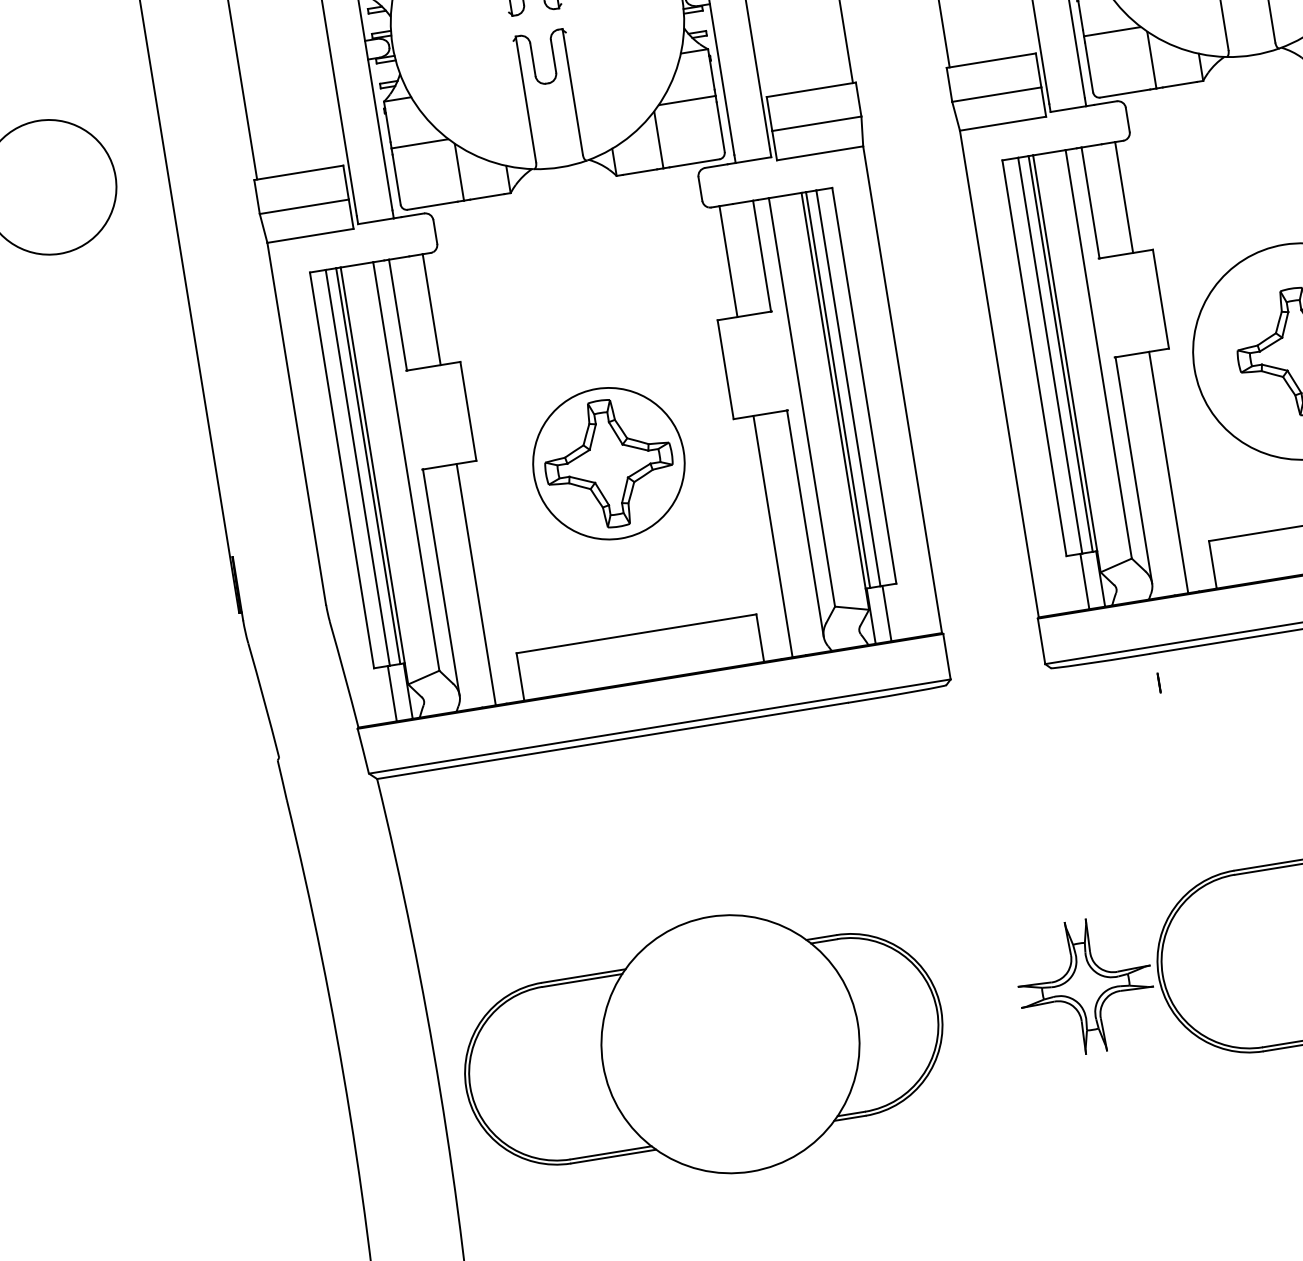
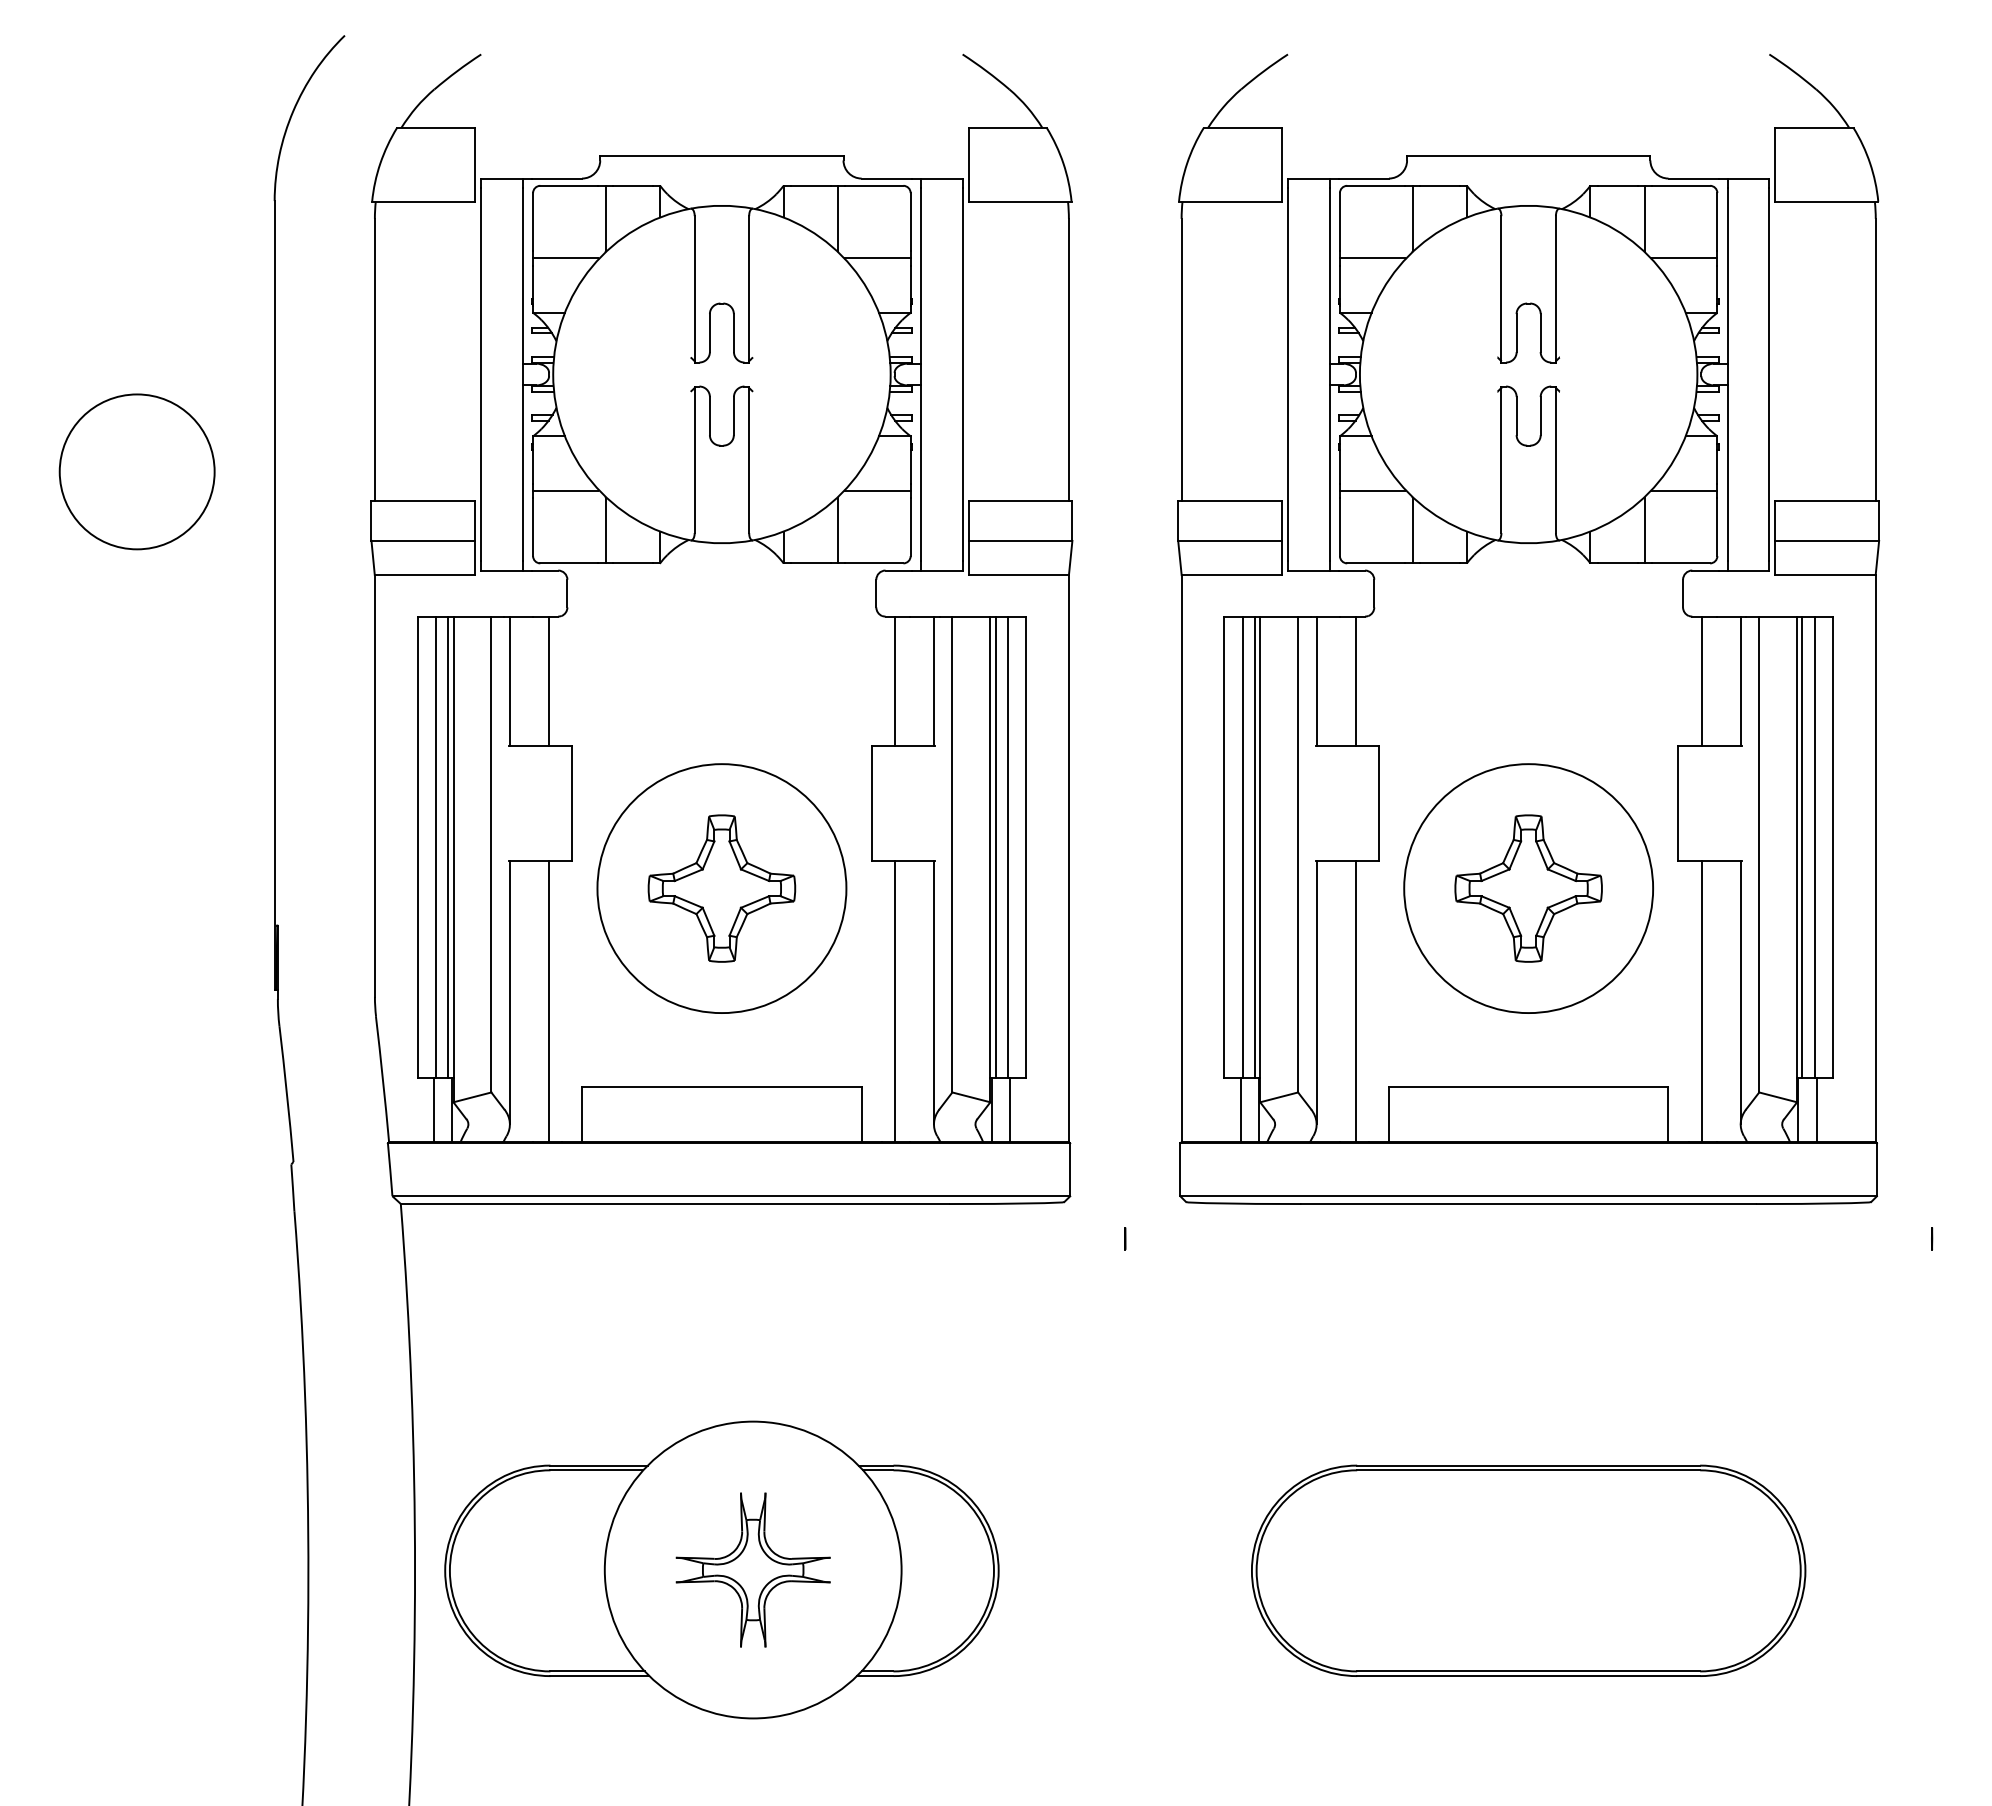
circle: (608, 463) -> (721, 888), size x1.43
line: (1159, 682) -> (1125, 1238), moved
part: (1085, 986) -> (752, 1569), moved

